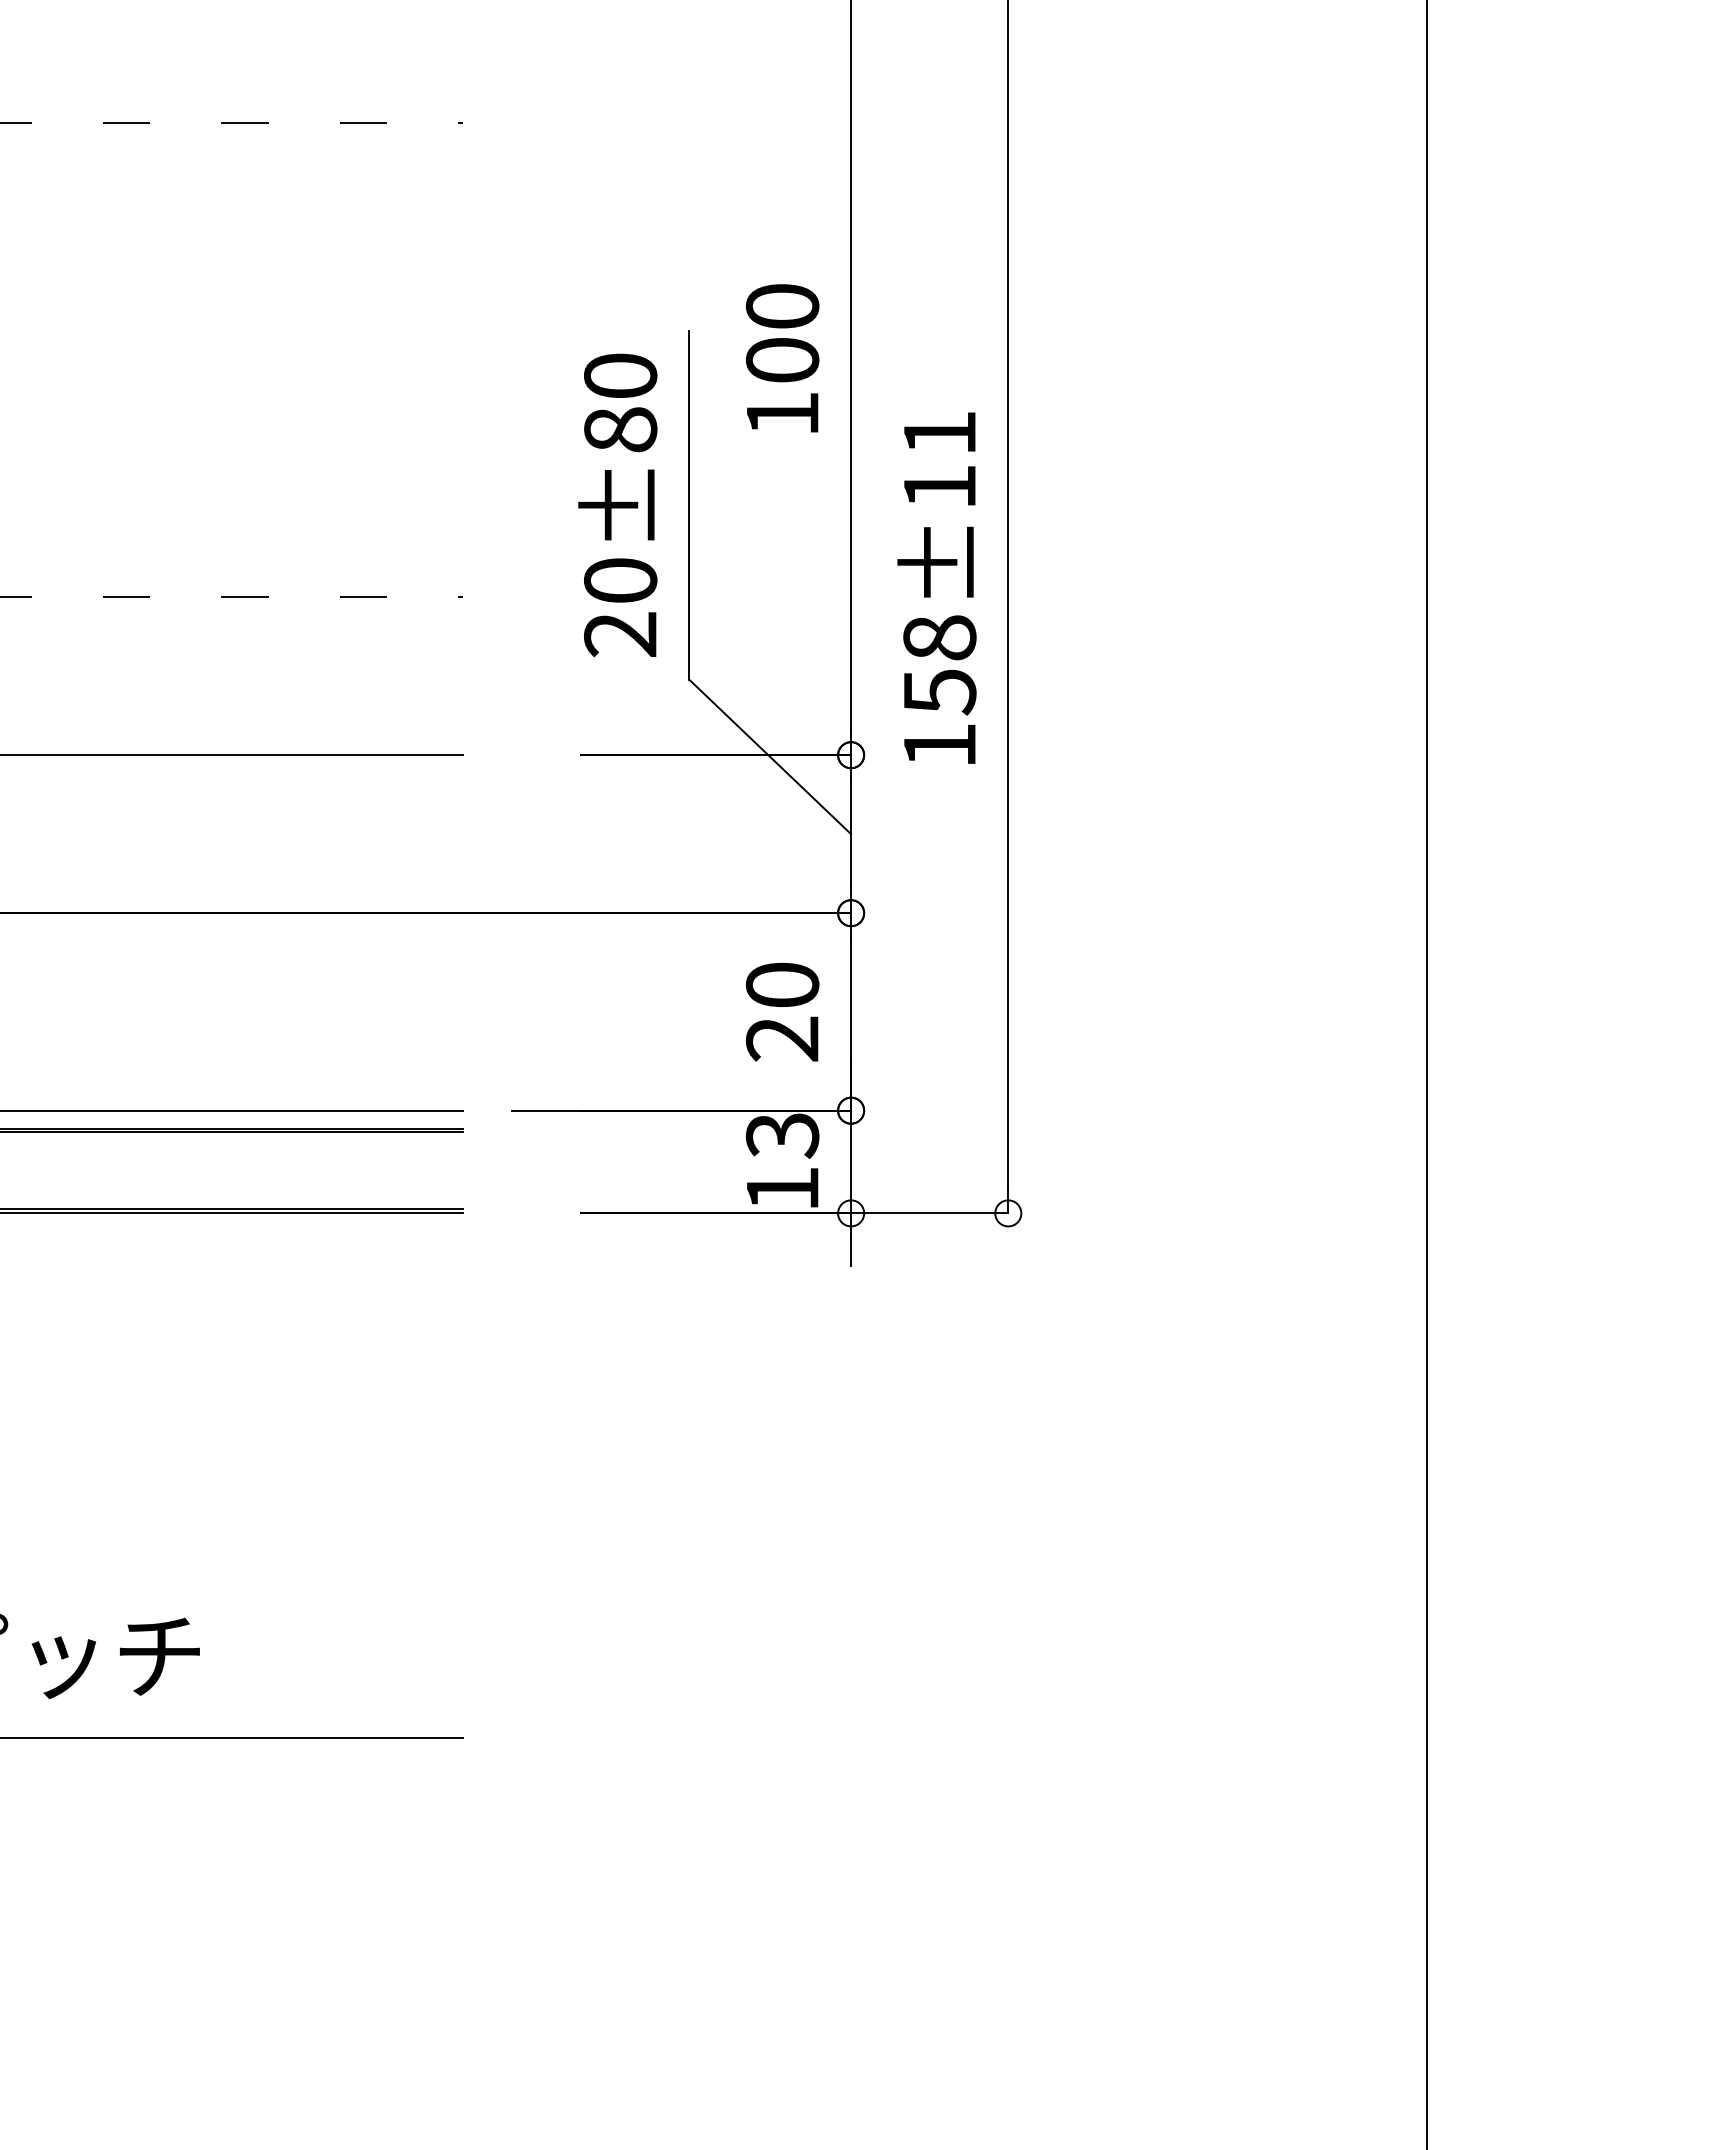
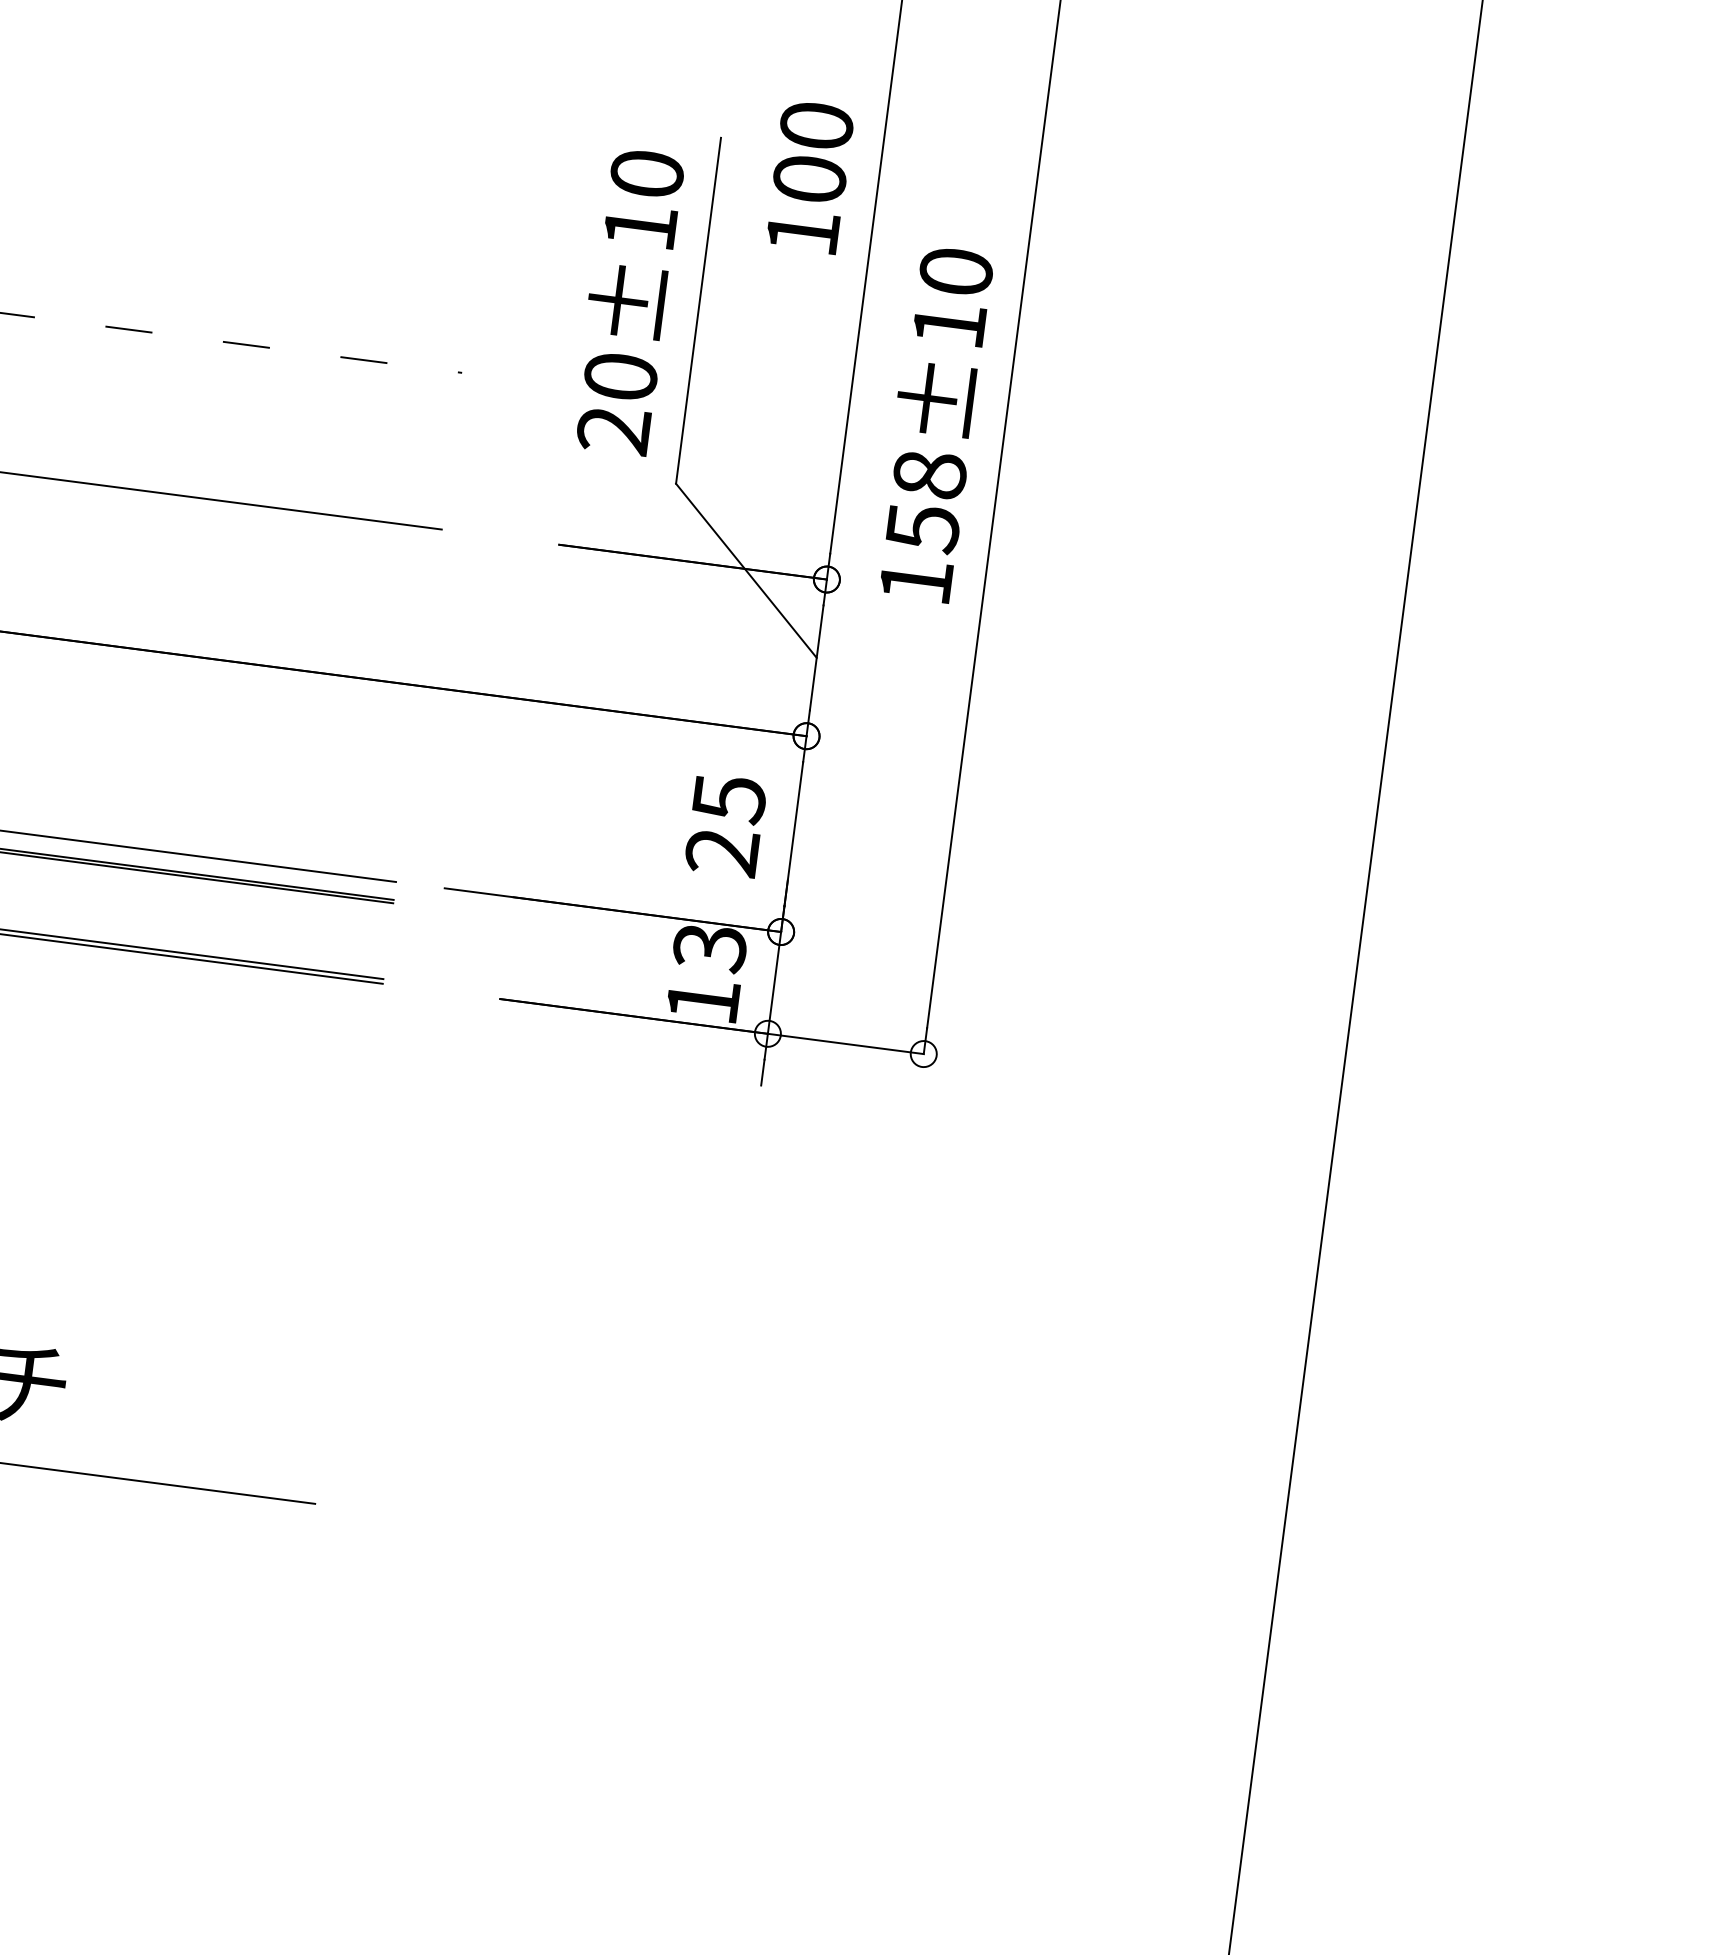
text: (620, 429) -> (640, 226), 20±80 -> 20±10
text: (939, 433) -> (955, 271), 158±11 -> 158±10
text: (782, 985) -> (729, 799), 20 -> 25

